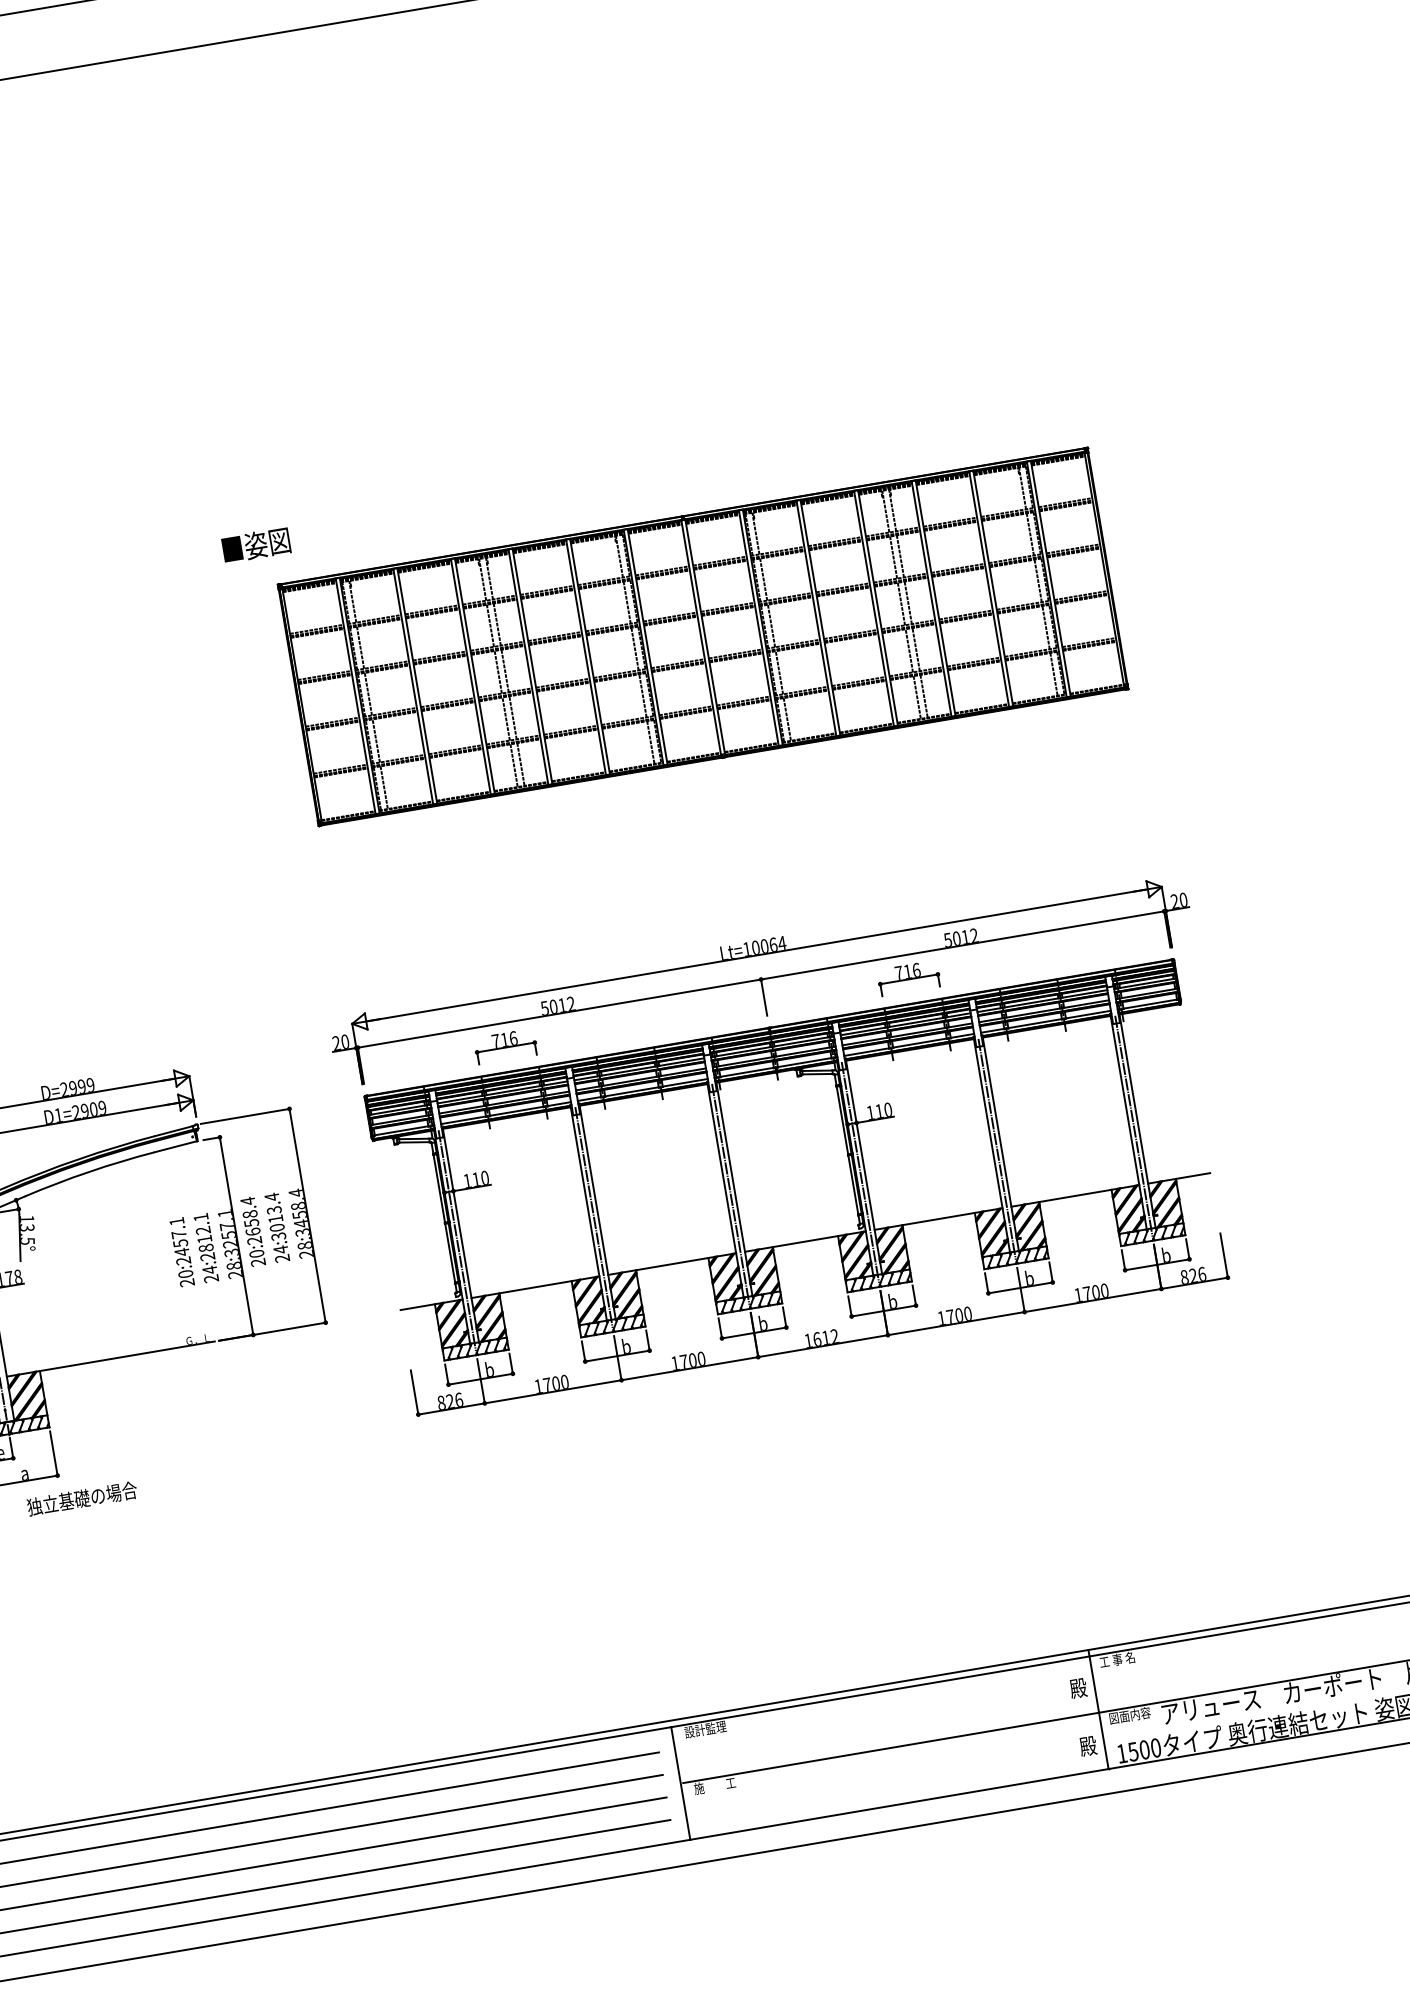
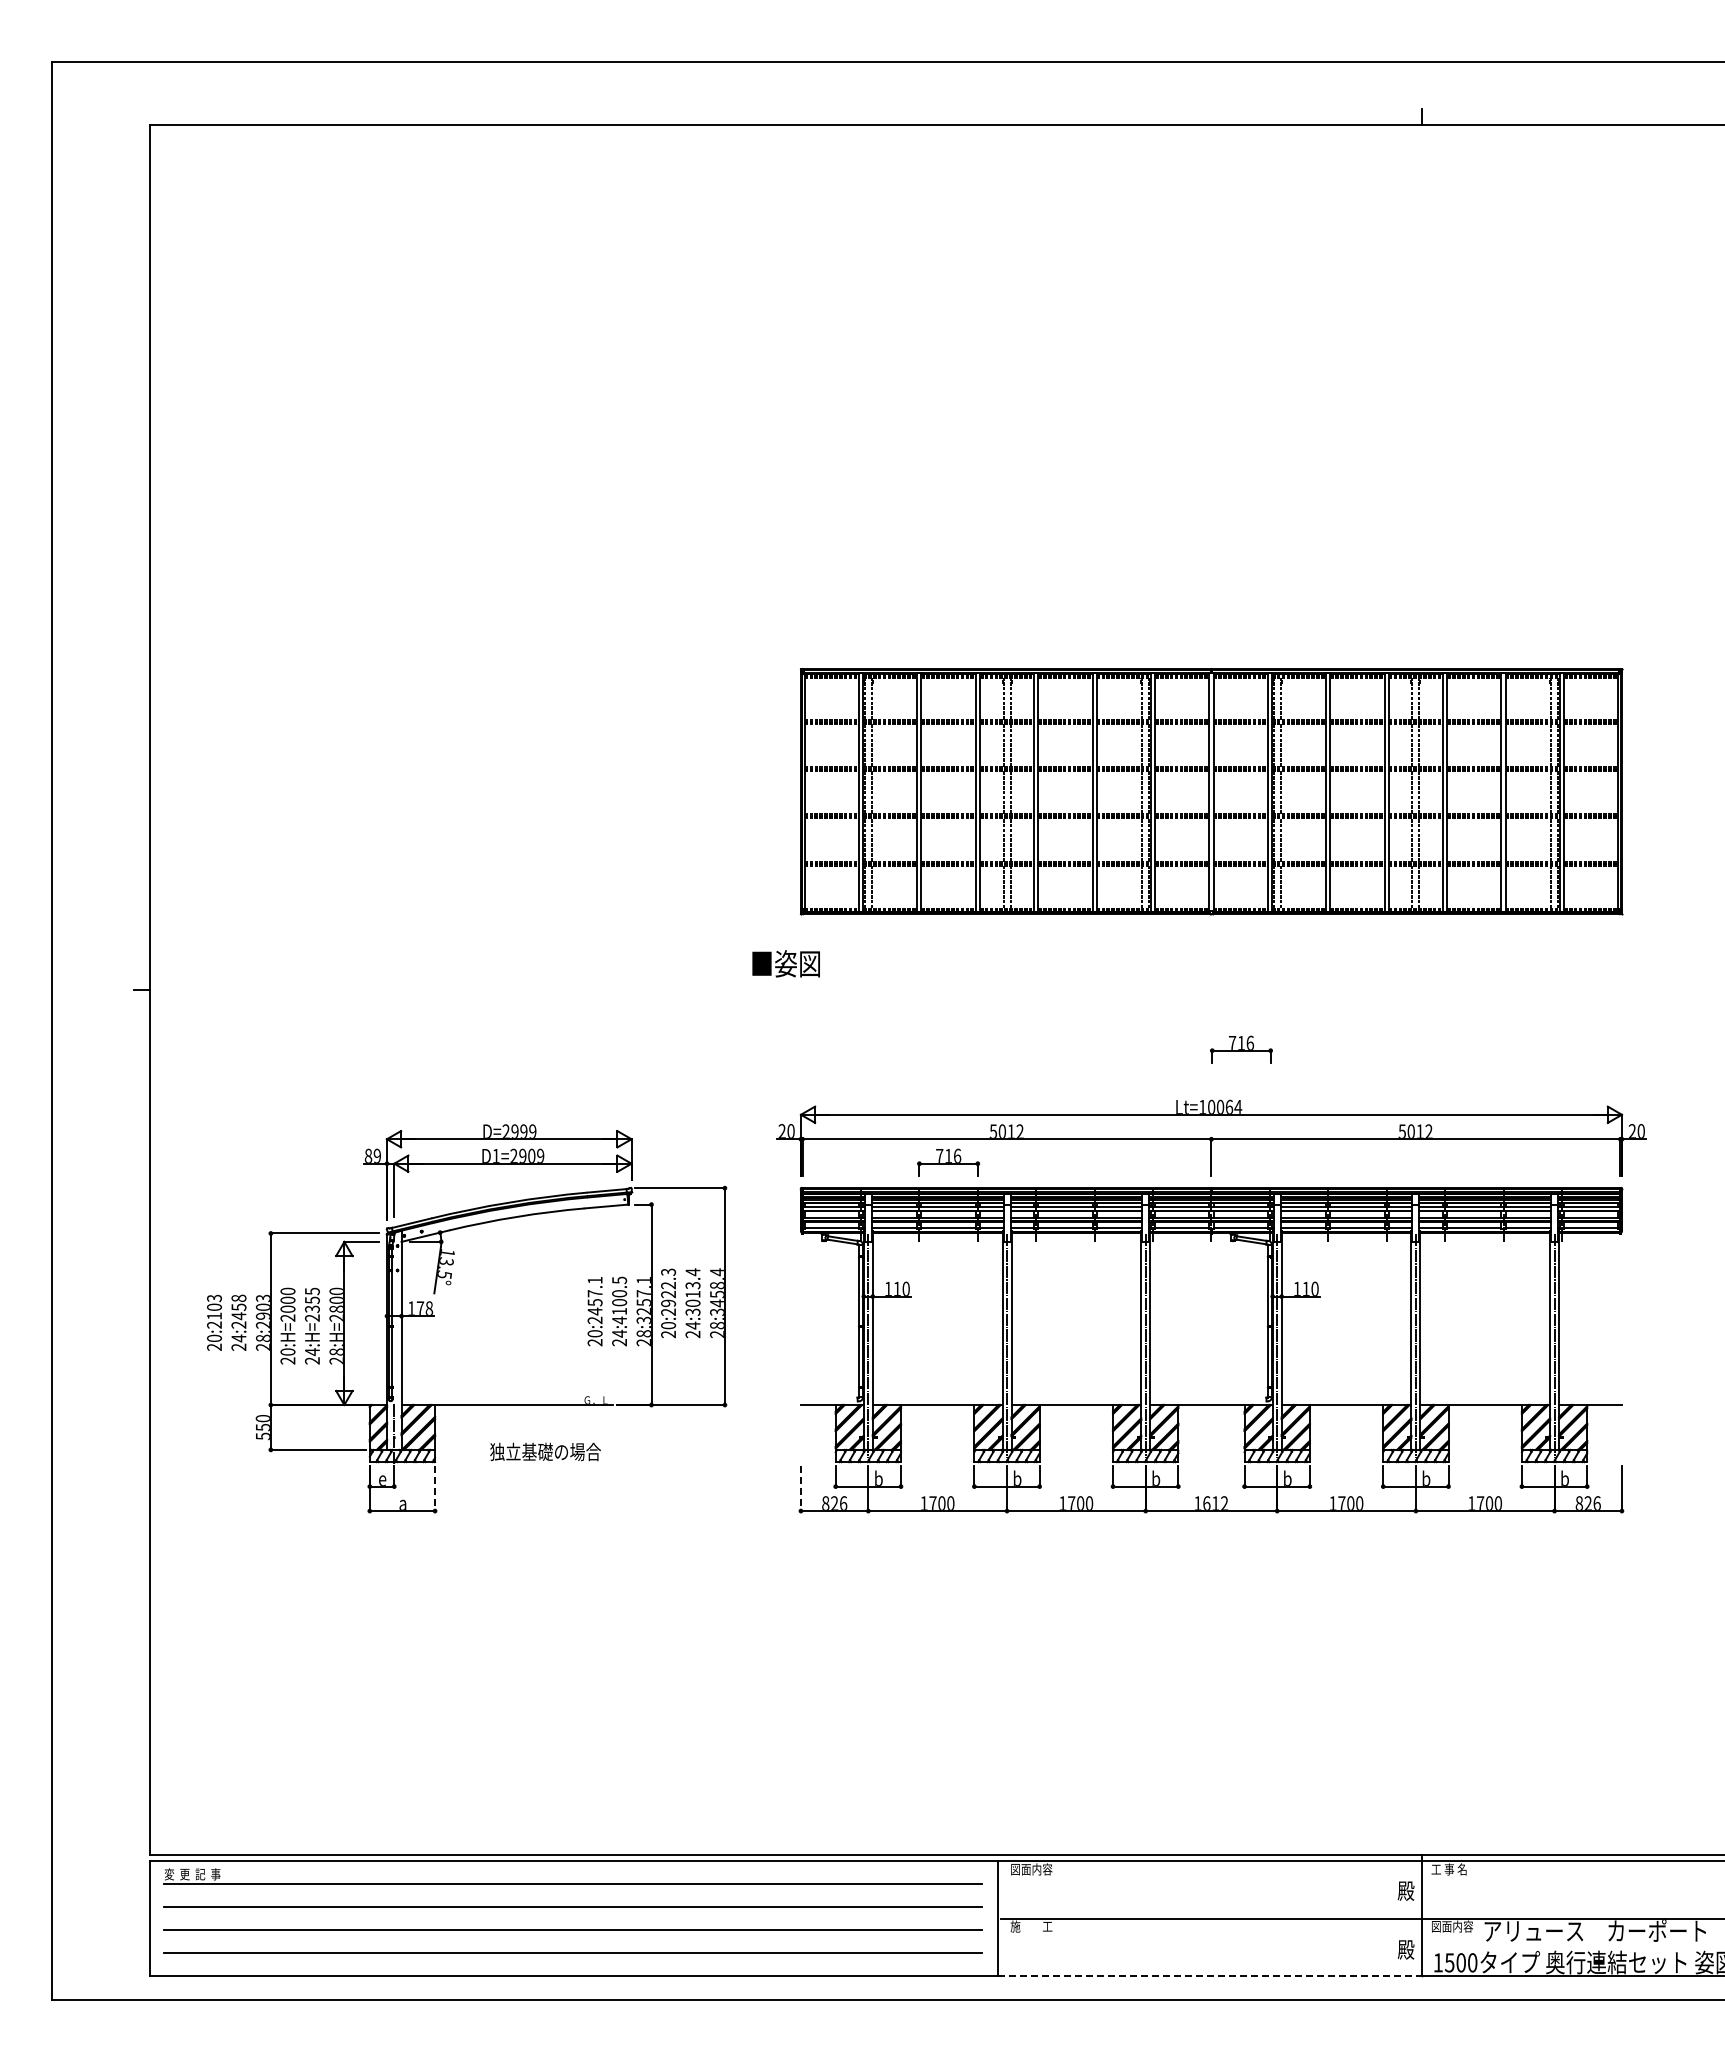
text: (255, 545) -> (785, 963), moved
part: (908, 978) -> (1241, 1049), moved
text: (250, 1216) -> (668, 1287), 20:2658.4 -> 20:2922.3
text: (204, 1237) -> (619, 1300), 24:2812.1 -> 24:4100.5
line: (414, 1393) -> (800, 1489), solid -> dashed
line: (54, 1454) -> (435, 1489), solid -> dashed
text: (82, 1498) -> (545, 1451), moved
text: (705, 1729) -> (1031, 1869), 設計監理 -> 図面内容
line: (899, 1804) -> (1210, 1975), solid -> dashed

